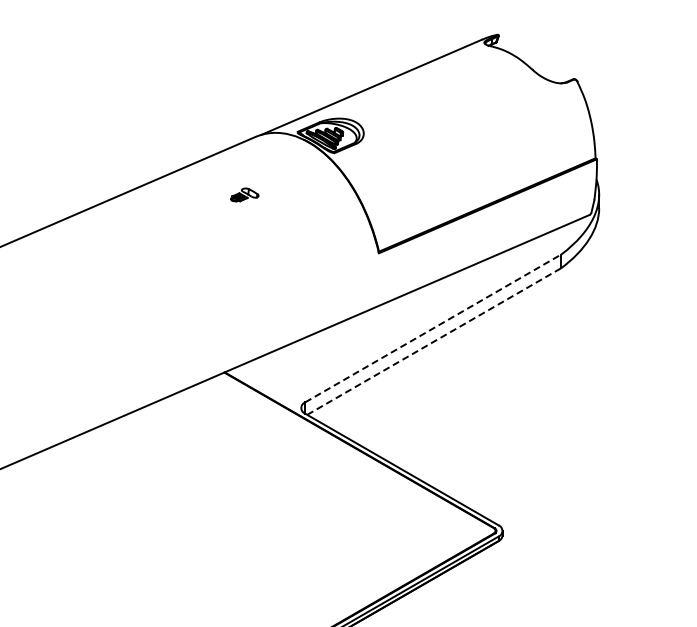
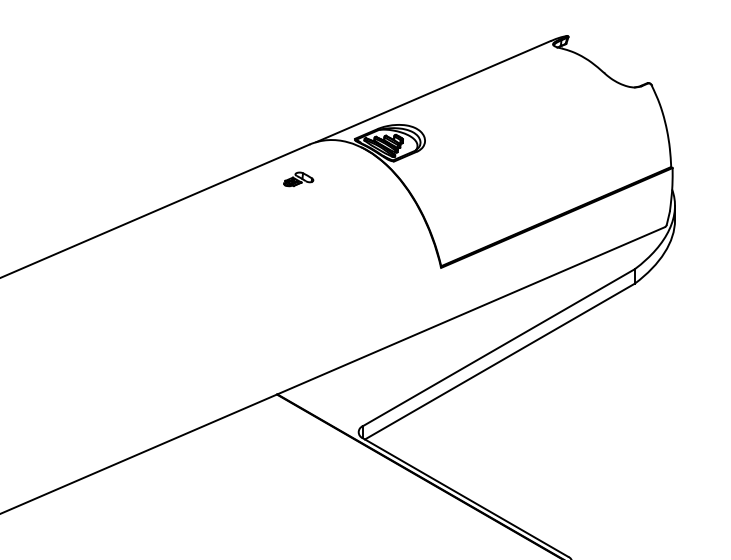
part: (244, 194) -> (298, 178), moved
line: (433, 328) -> (499, 347), dashed -> solid
line: (434, 341) -> (500, 361), dashed -> solid

